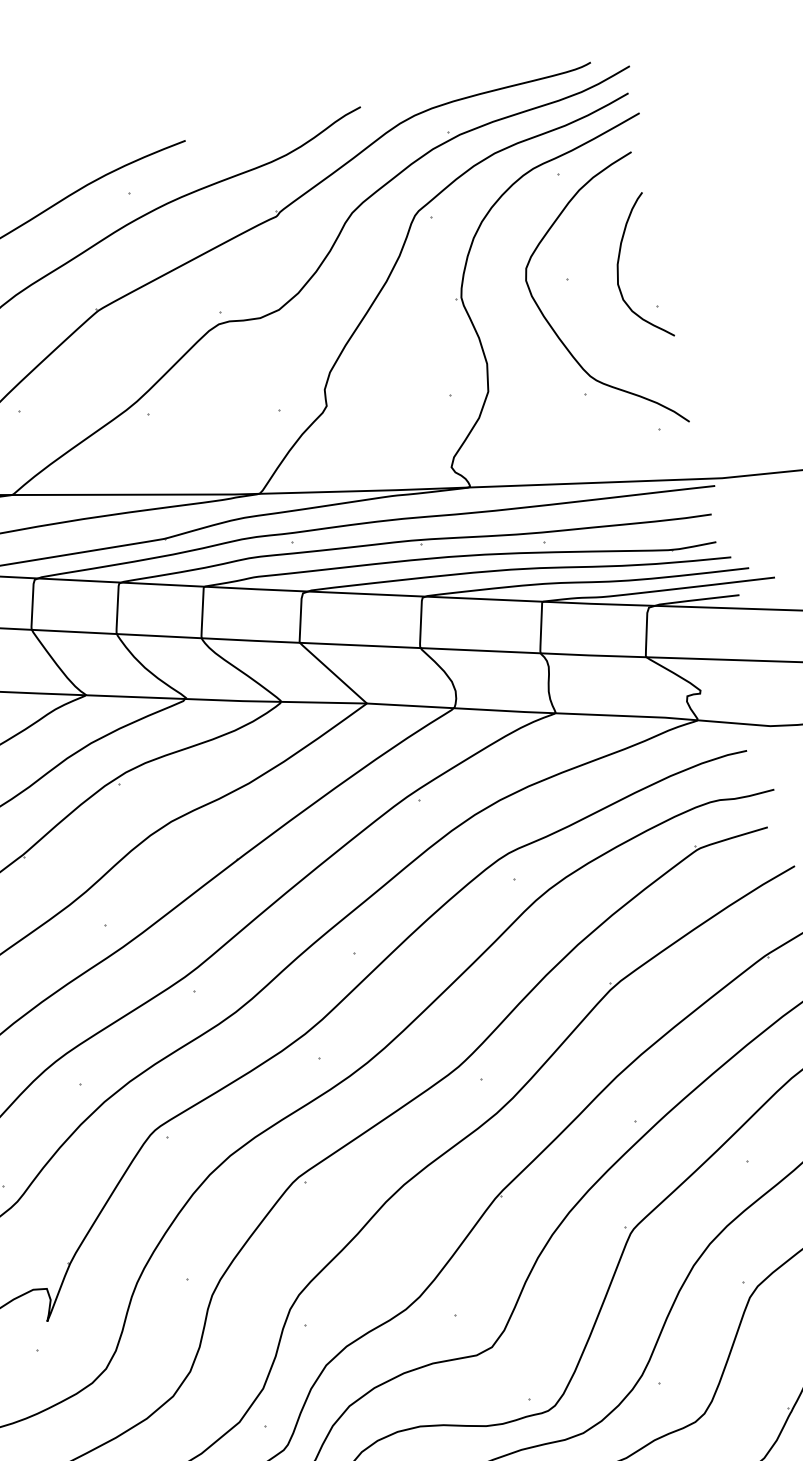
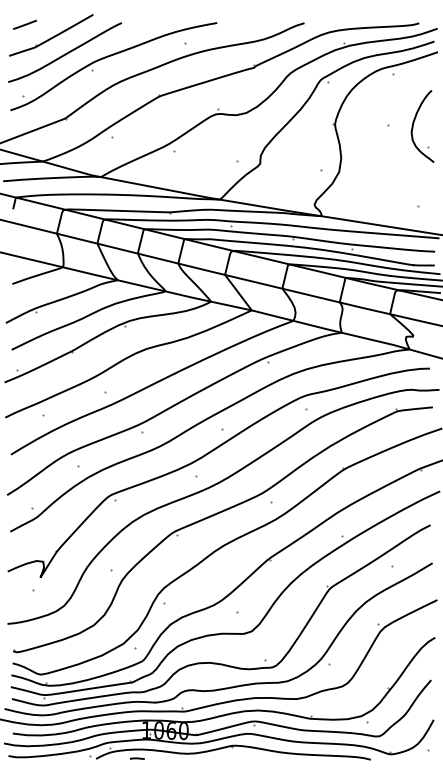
part: (555, 329) -> (377, 148), removed

